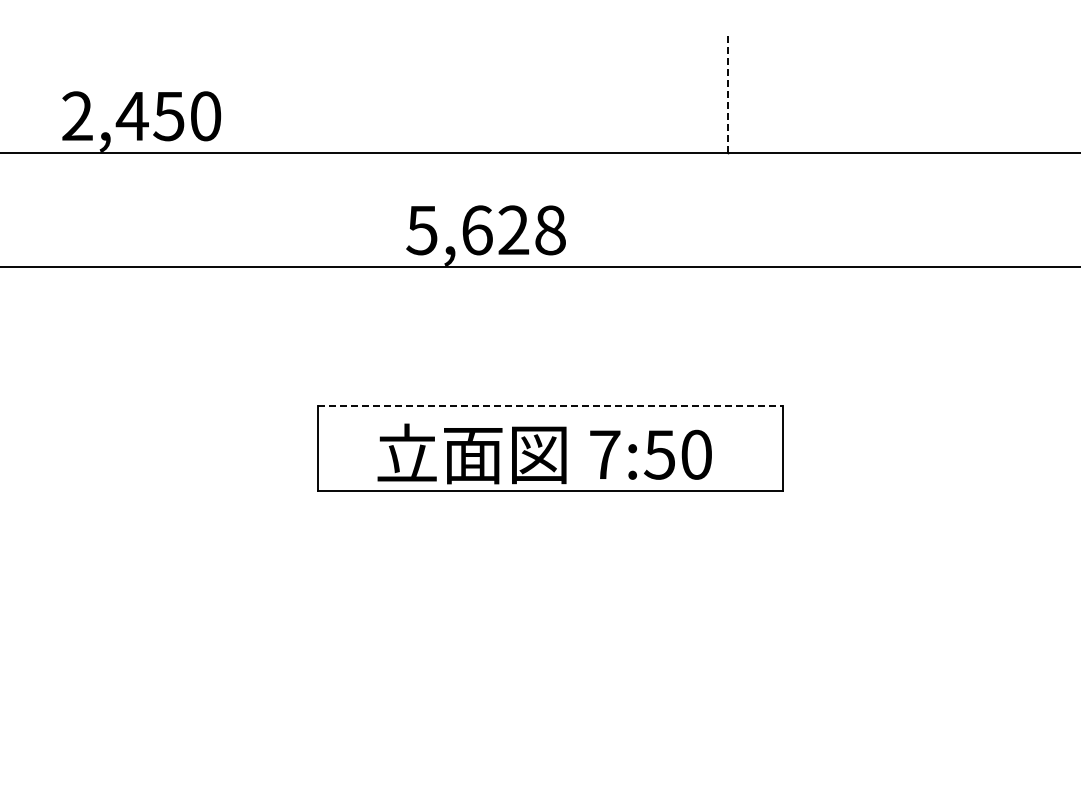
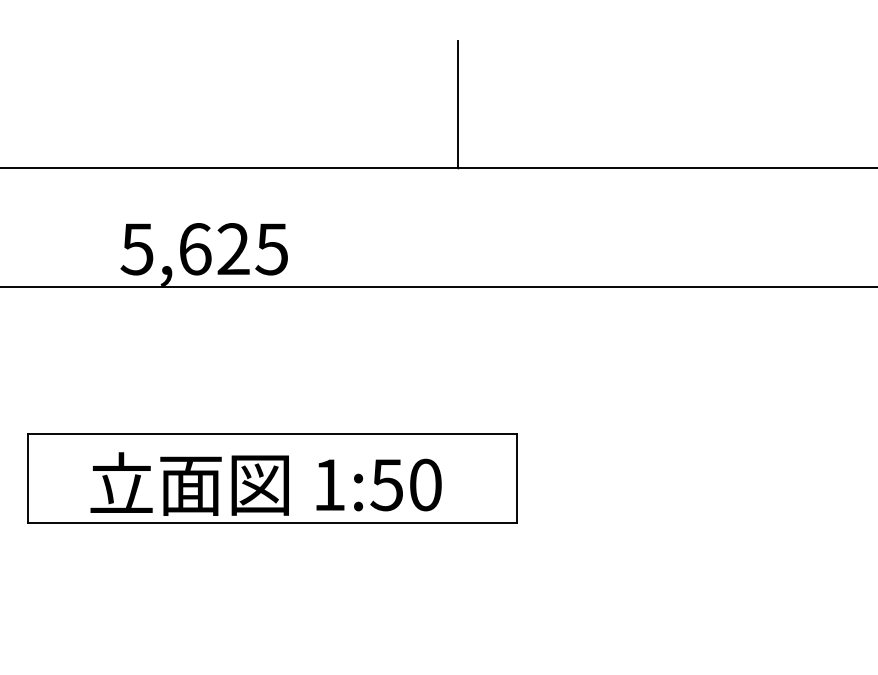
line: (727, 91) -> (458, 103), dashed -> solid
text: (549, 230) -> (271, 249), 5,628 -> 5,625
line: (550, 406) -> (272, 434), dashed -> solid
text: (605, 454) -> (329, 484), 7:50 -> 1:50

